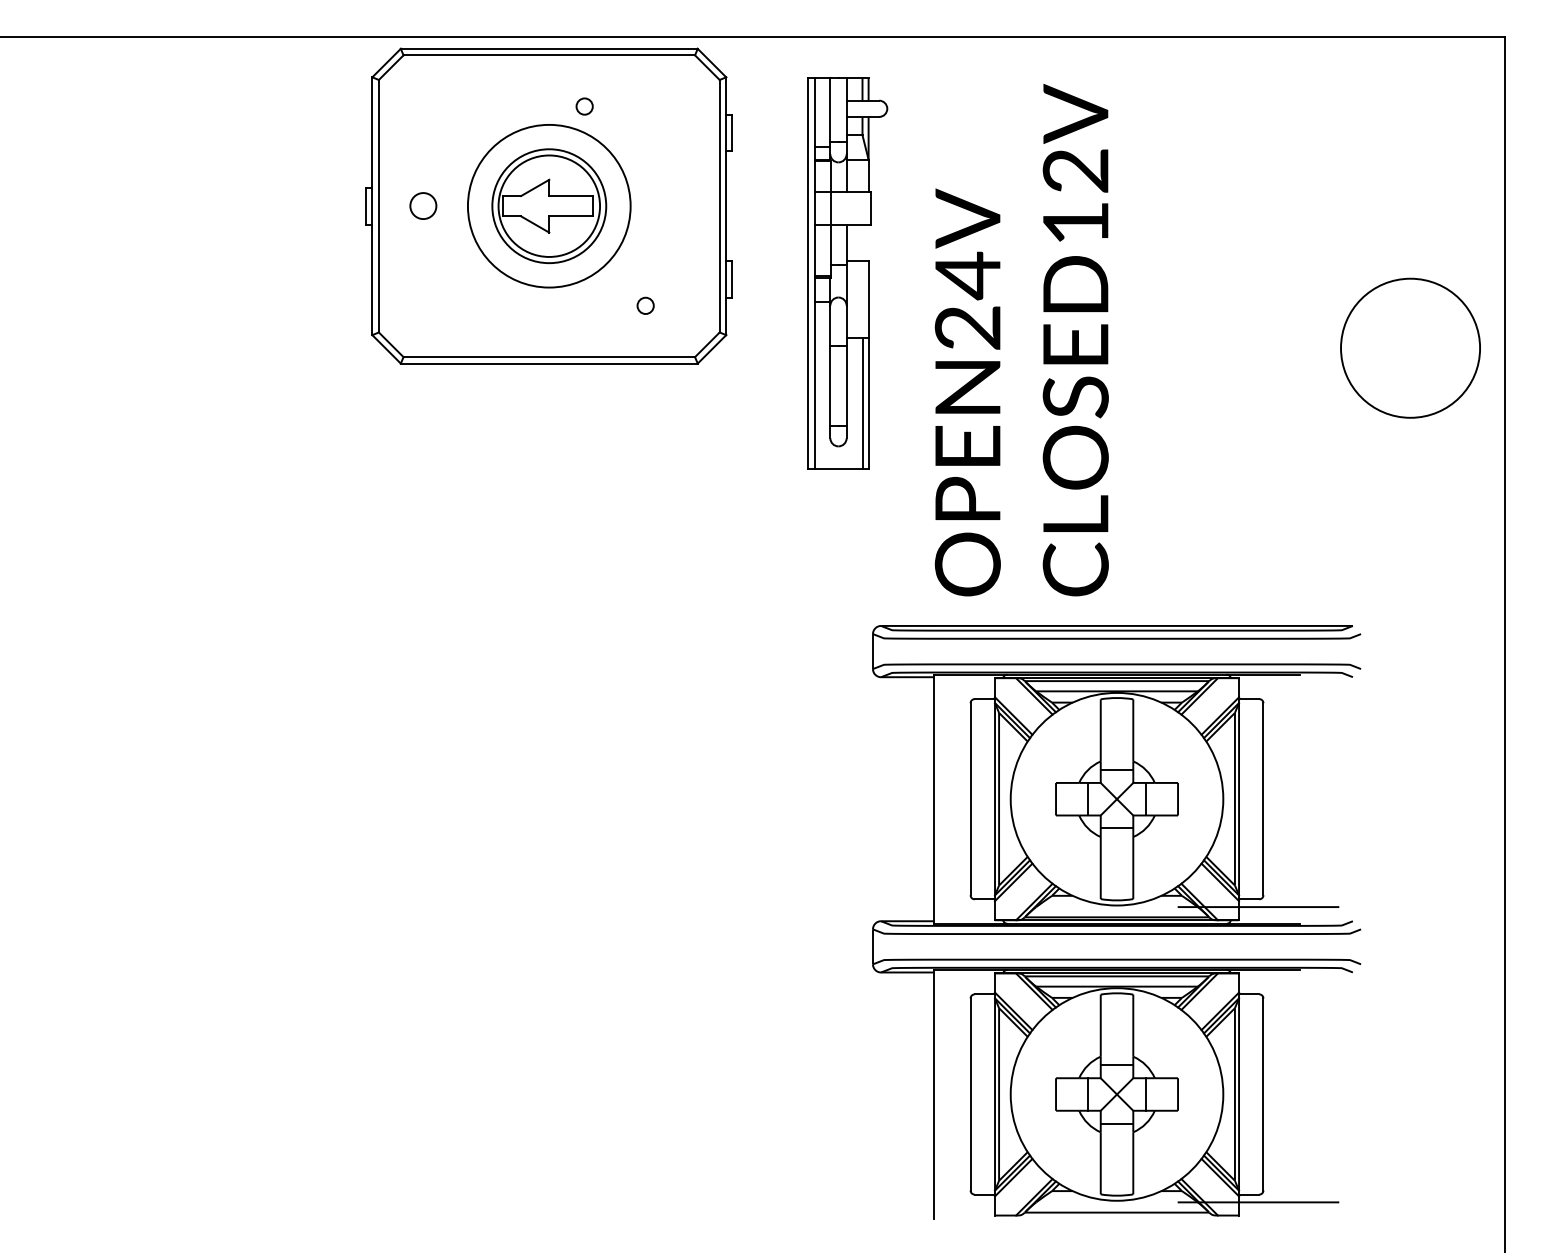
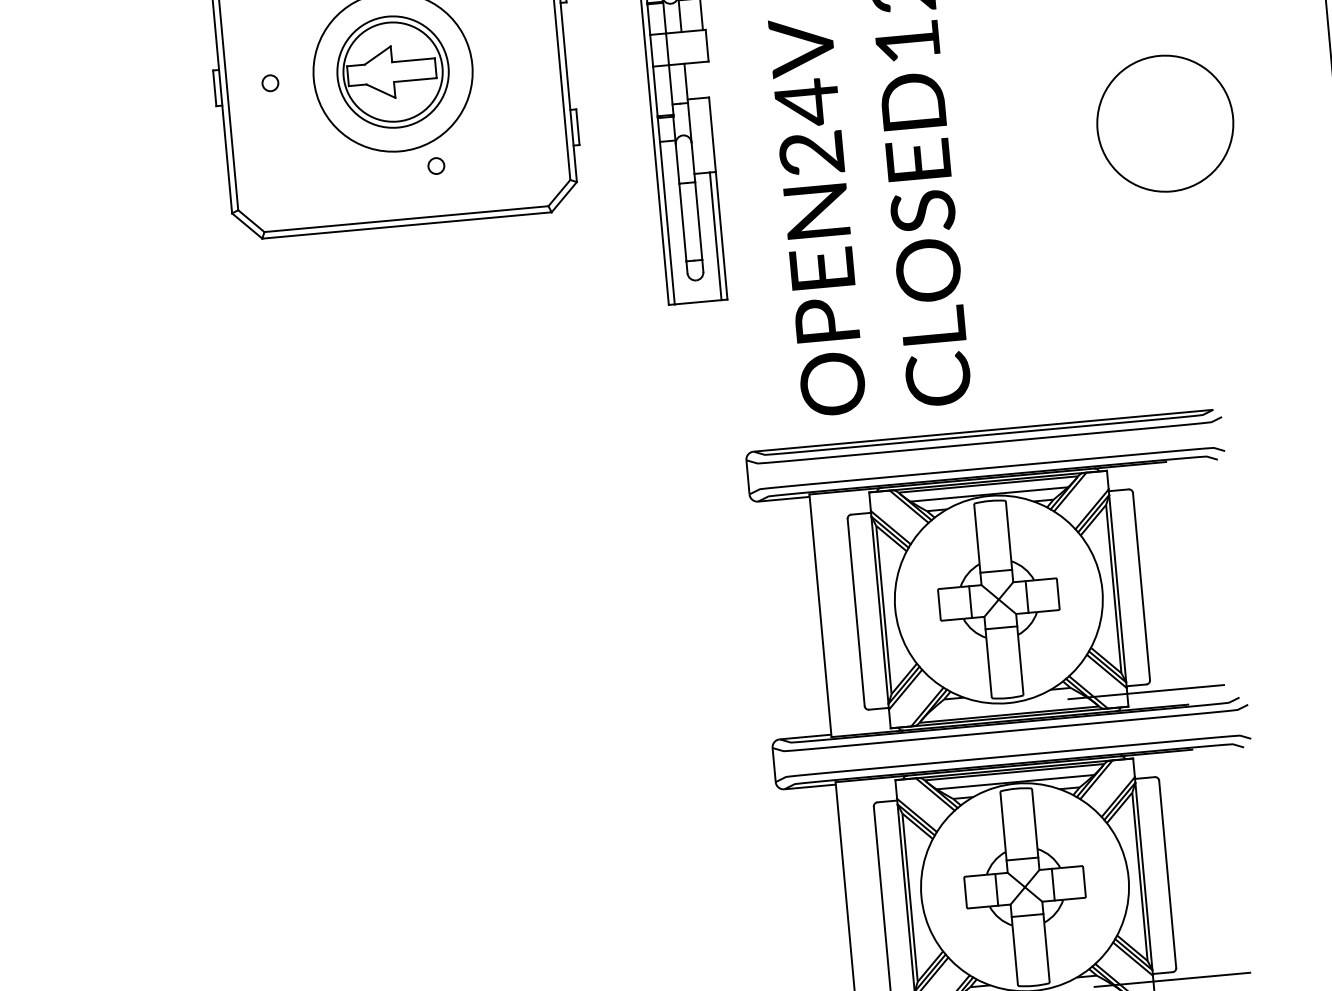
circle: (423, 206) -> (270, 83), size x0.62
circle: (645, 305) -> (436, 165), moved
circle: (1410, 347) -> (1165, 122), moved

